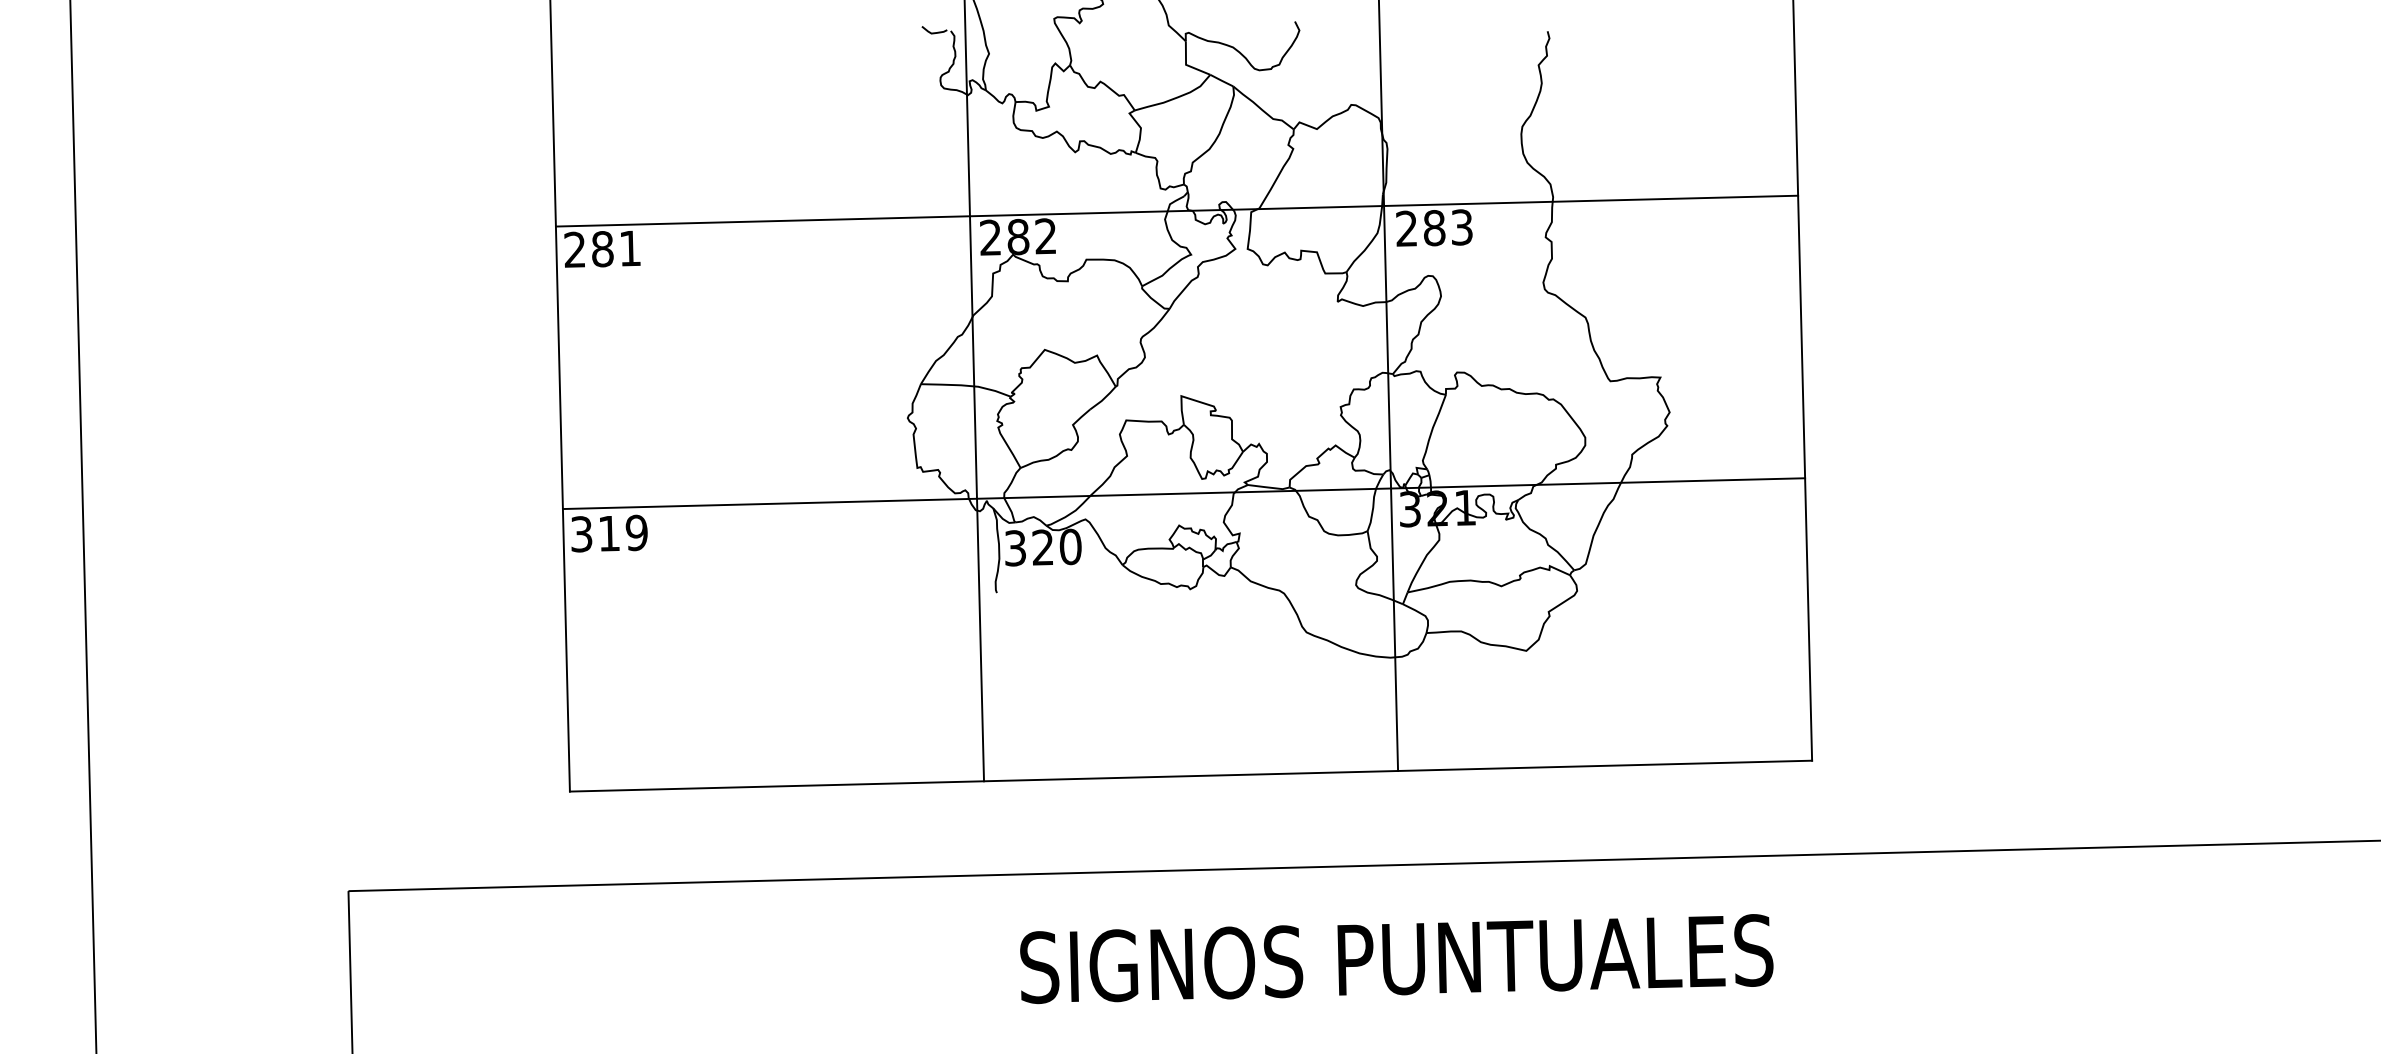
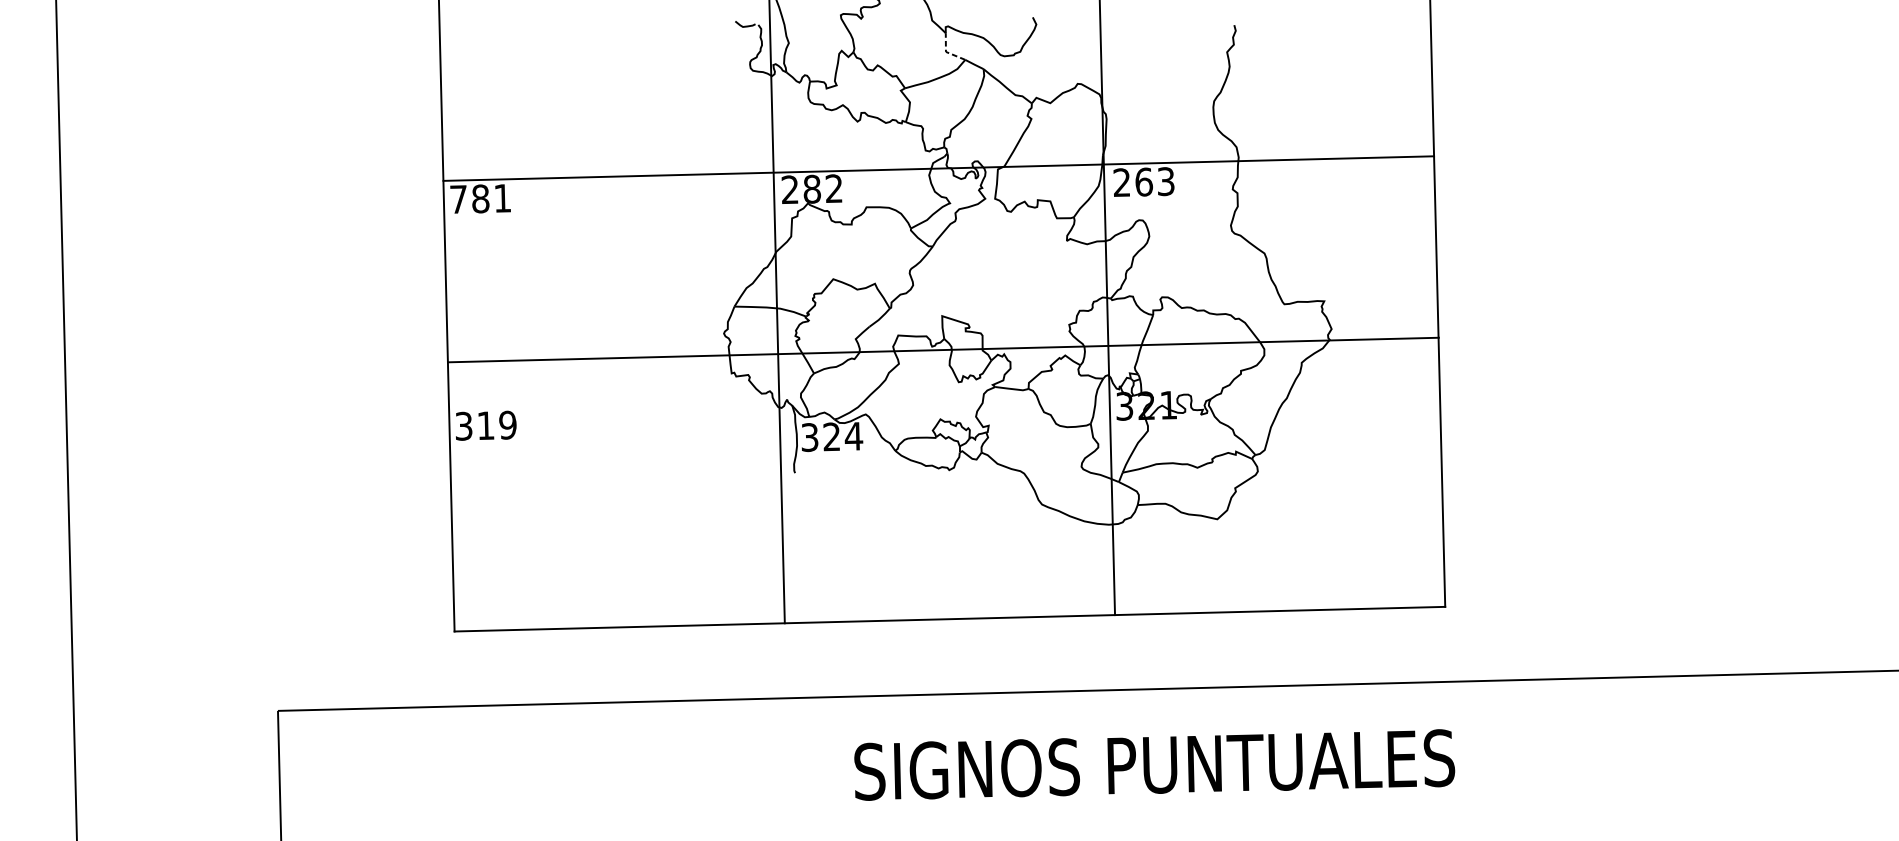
line: (1186, 65) -> (946, 52), solid -> dashed
text: (1434, 227) -> (1144, 181), 283 -> 263
text: (574, 249) -> (458, 199), 281 -> 781
line: (1183, 493) -> (943, 349), moved
text: (1070, 546) -> (853, 436), 320 -> 324
text: (1396, 959) -> (1154, 765), moved

